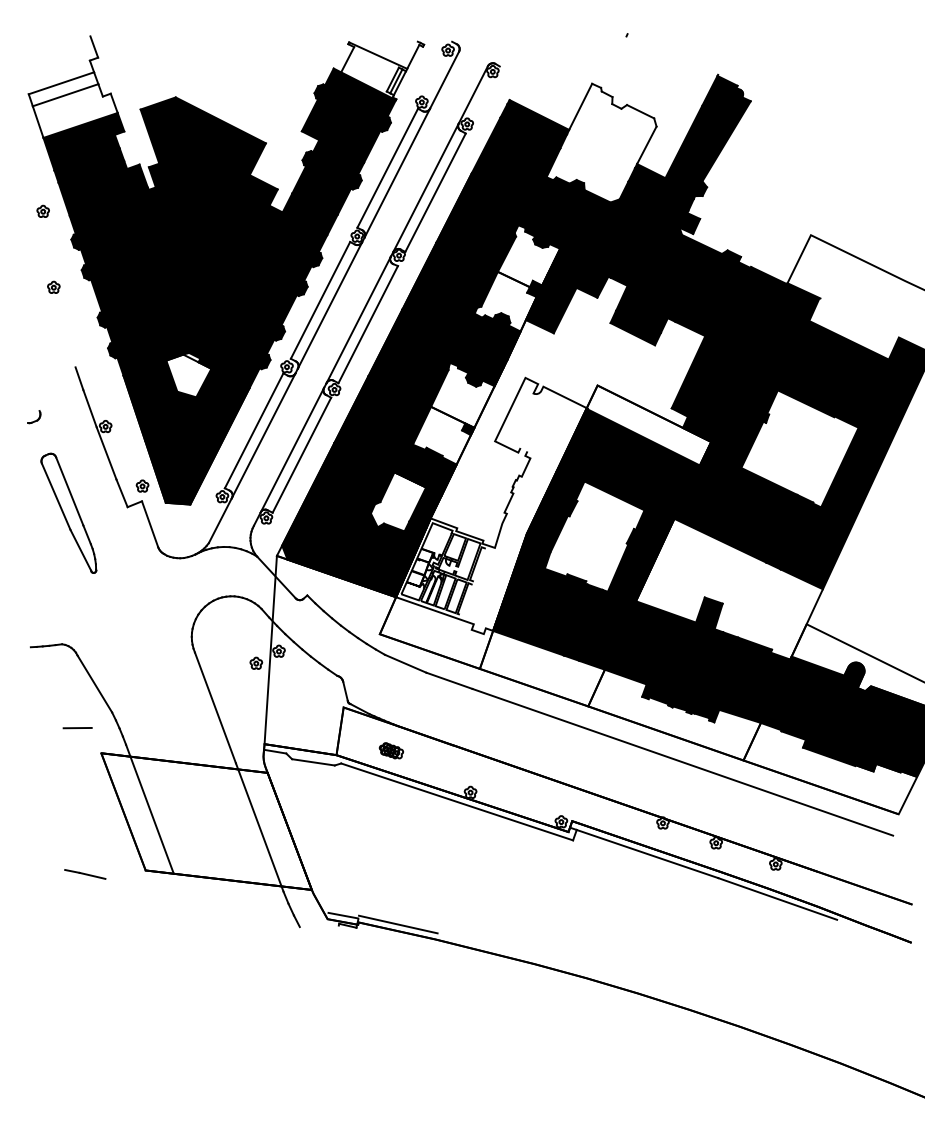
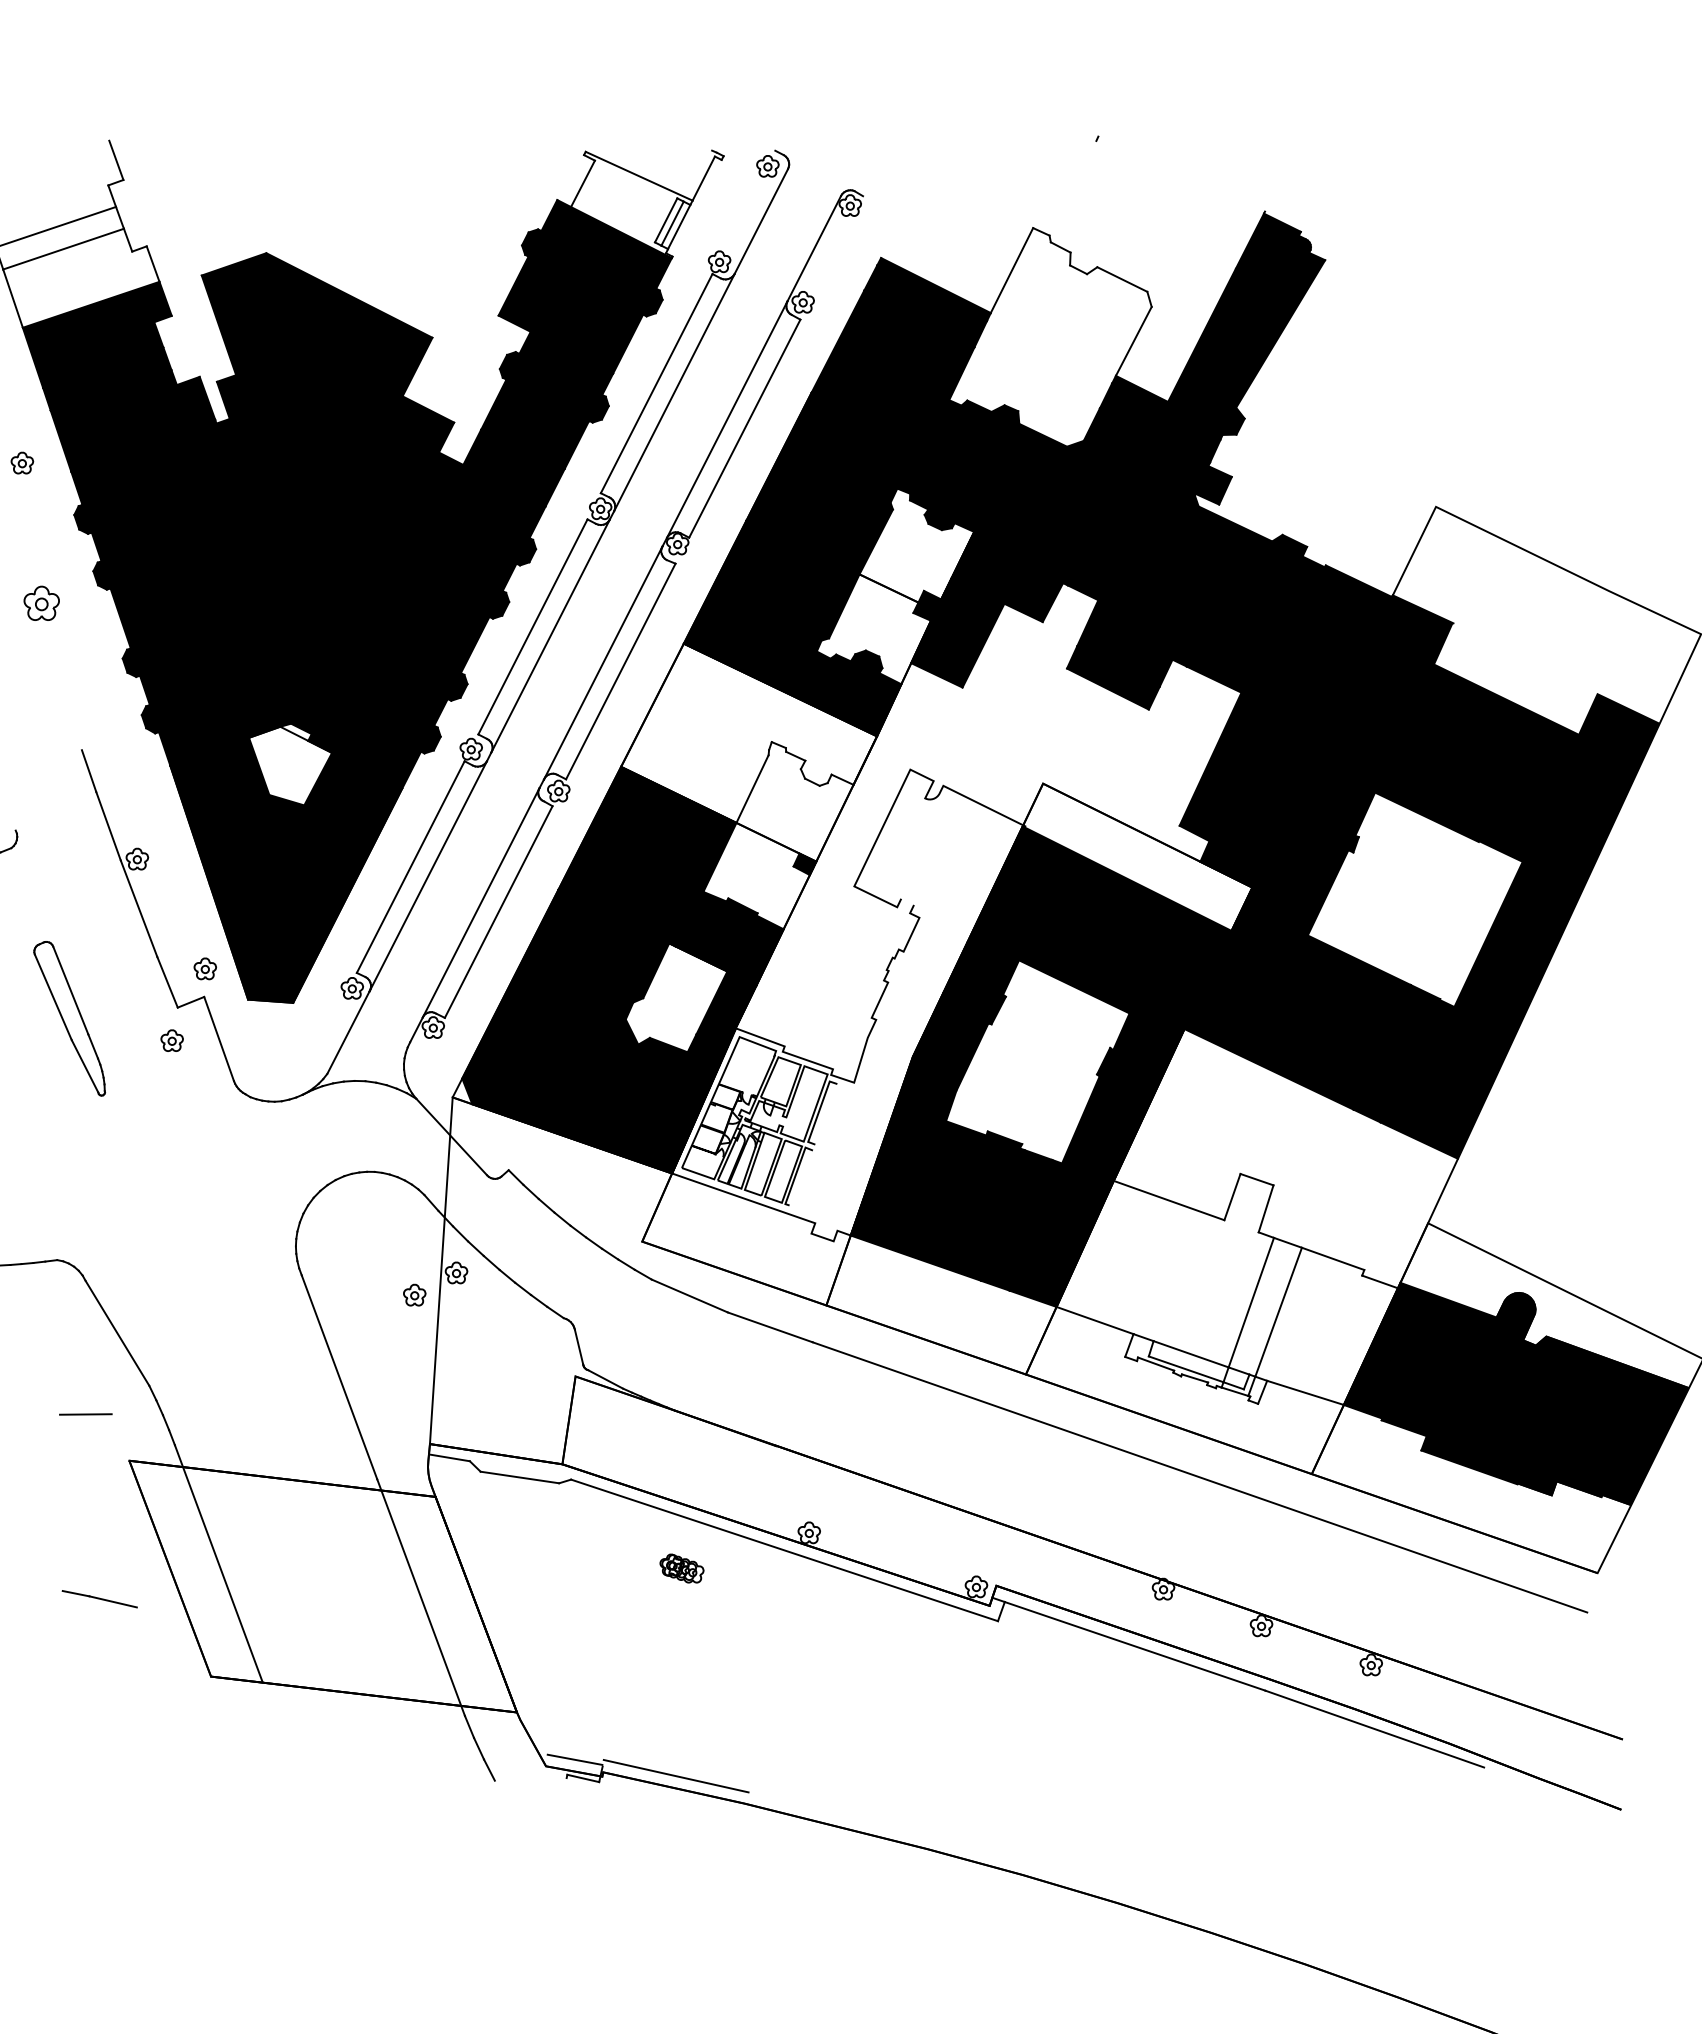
part: (53, 286) -> (41, 601), size x1.6
fill: (437, 357) -> (748, 732), removed
part: (68, 512) -> (68, 1017), size x0.7
part: (124, 524) -> (172, 1039), added
fill: (697, 659) -> (1227, 1288), removed
part: (390, 750) -> (680, 1568), moved
line: (85, 874) -> (100, 1599), moved

